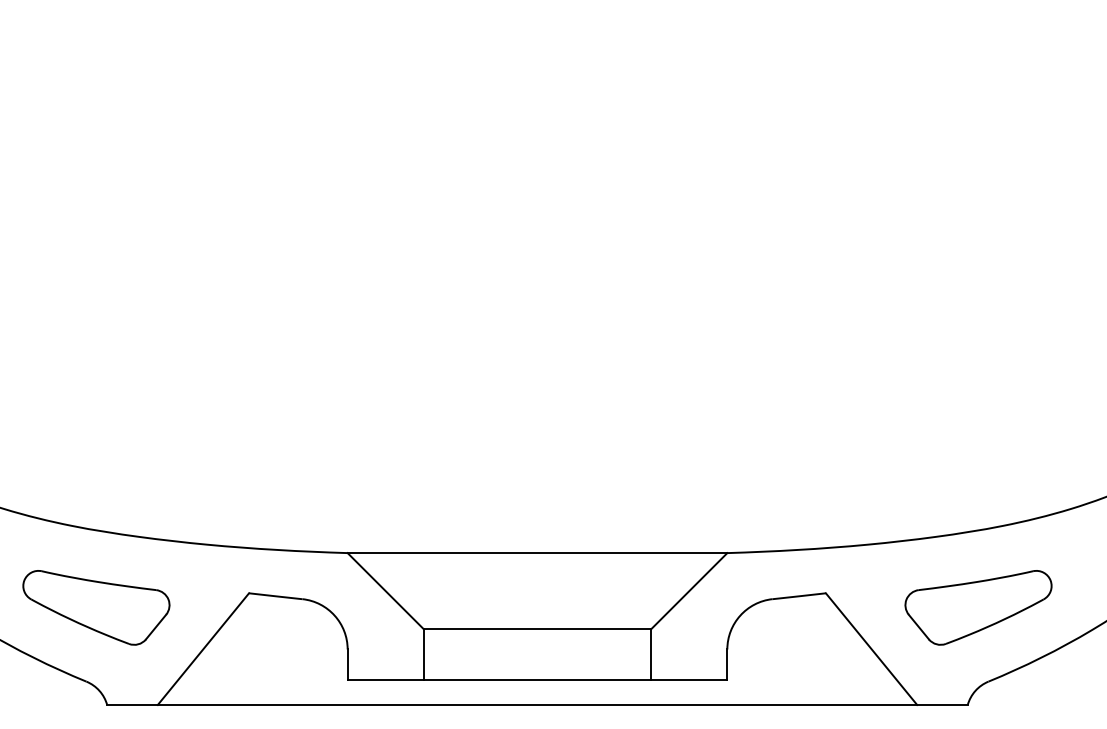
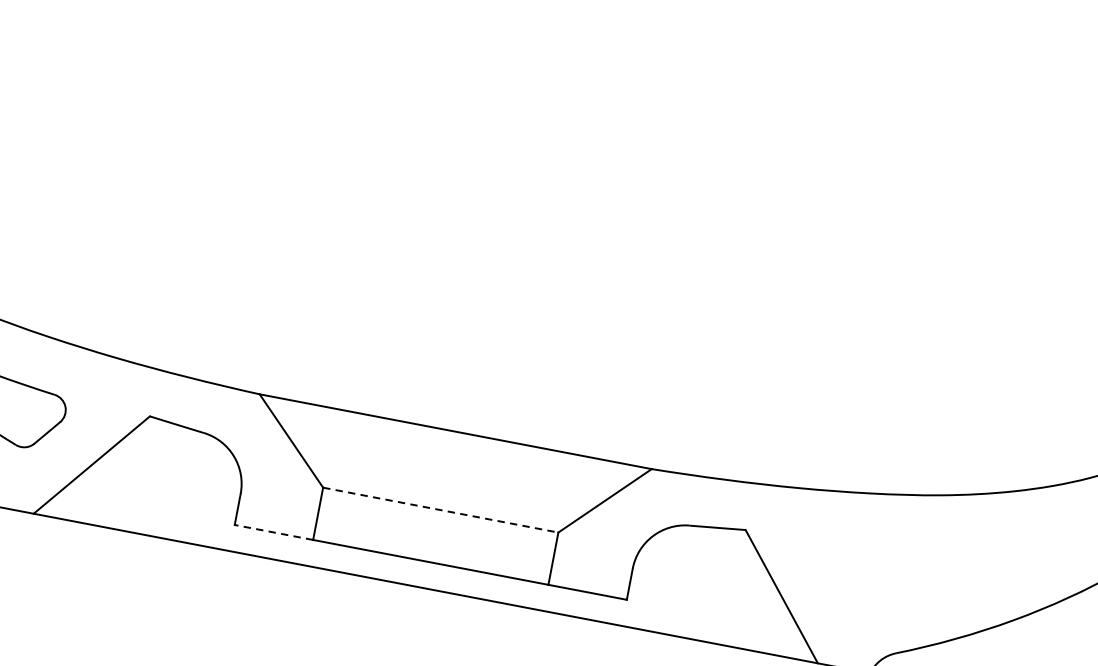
part: (978, 607) -> (900, 574), removed
line: (537, 629) -> (440, 510), solid -> dashed
line: (385, 679) -> (273, 532), solid -> dashed

